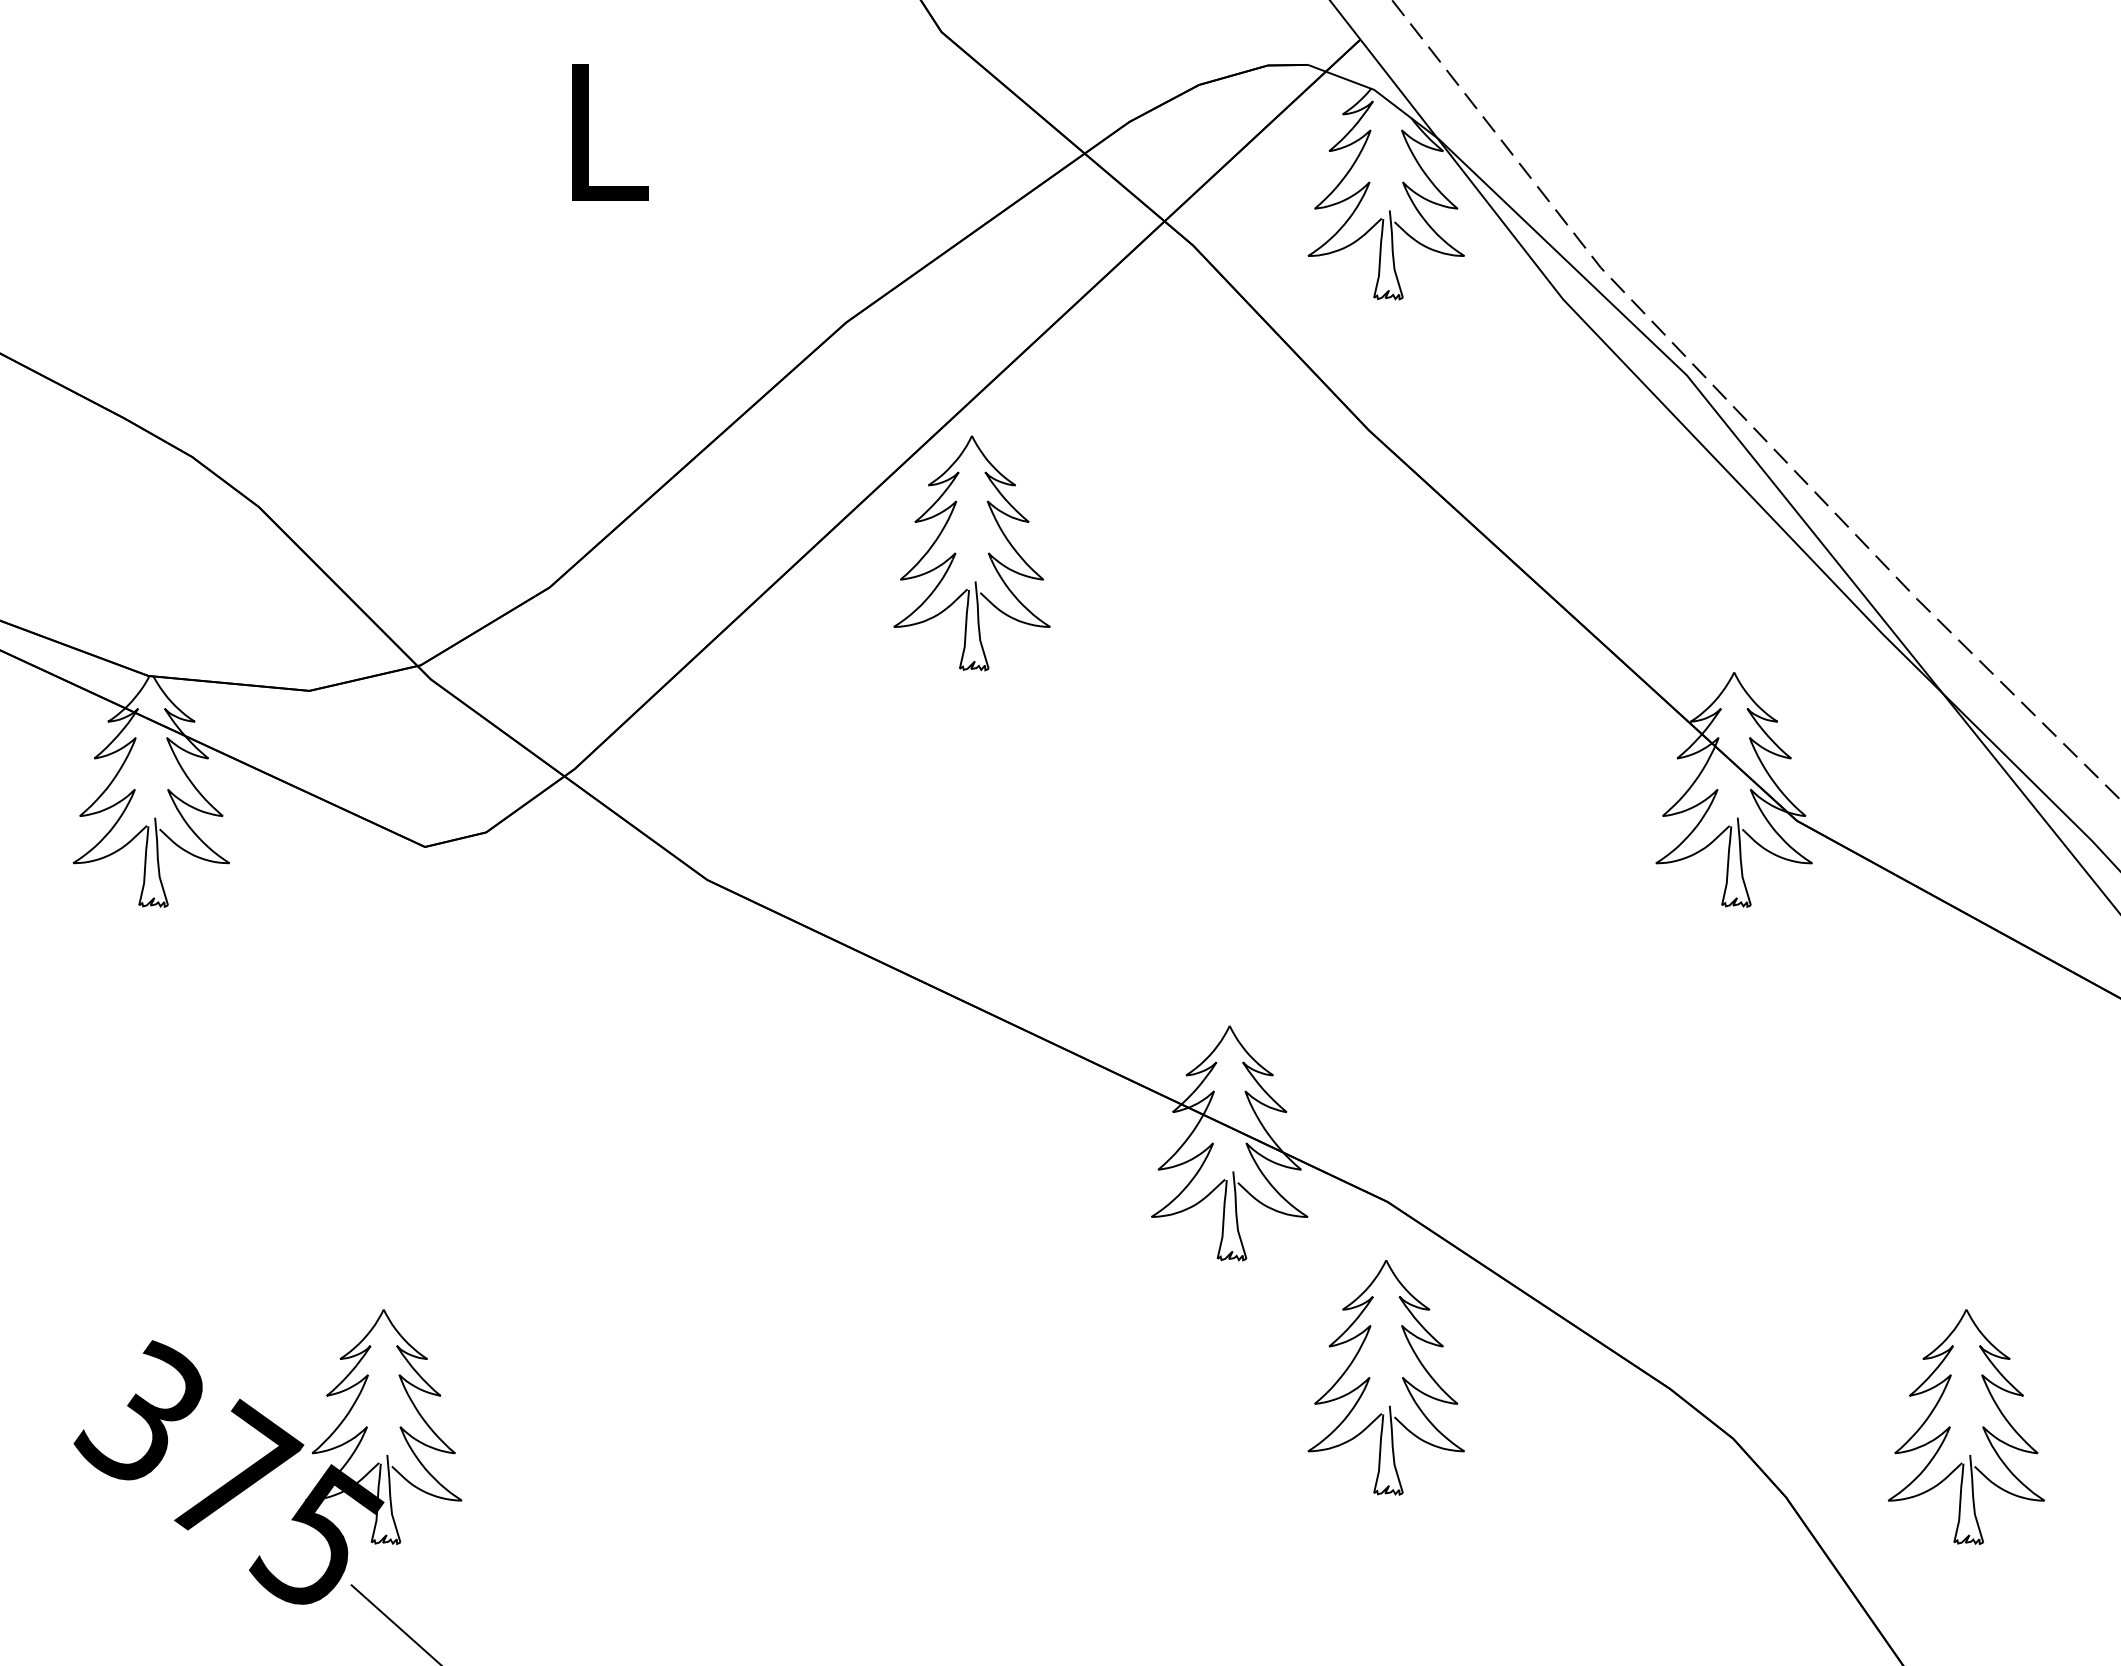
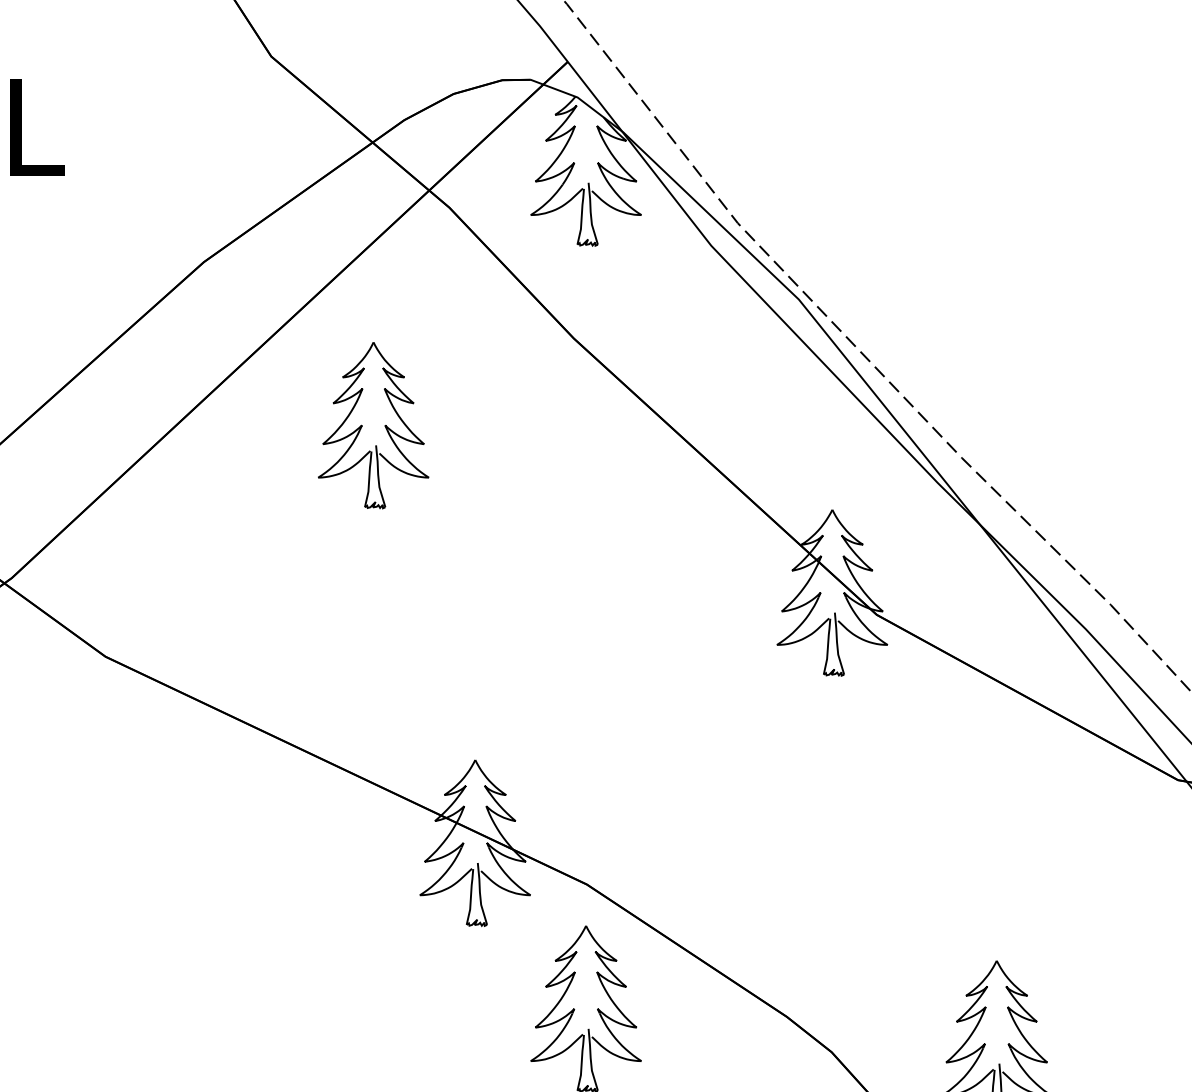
part: (956, 553) -> (362, 425), moved

